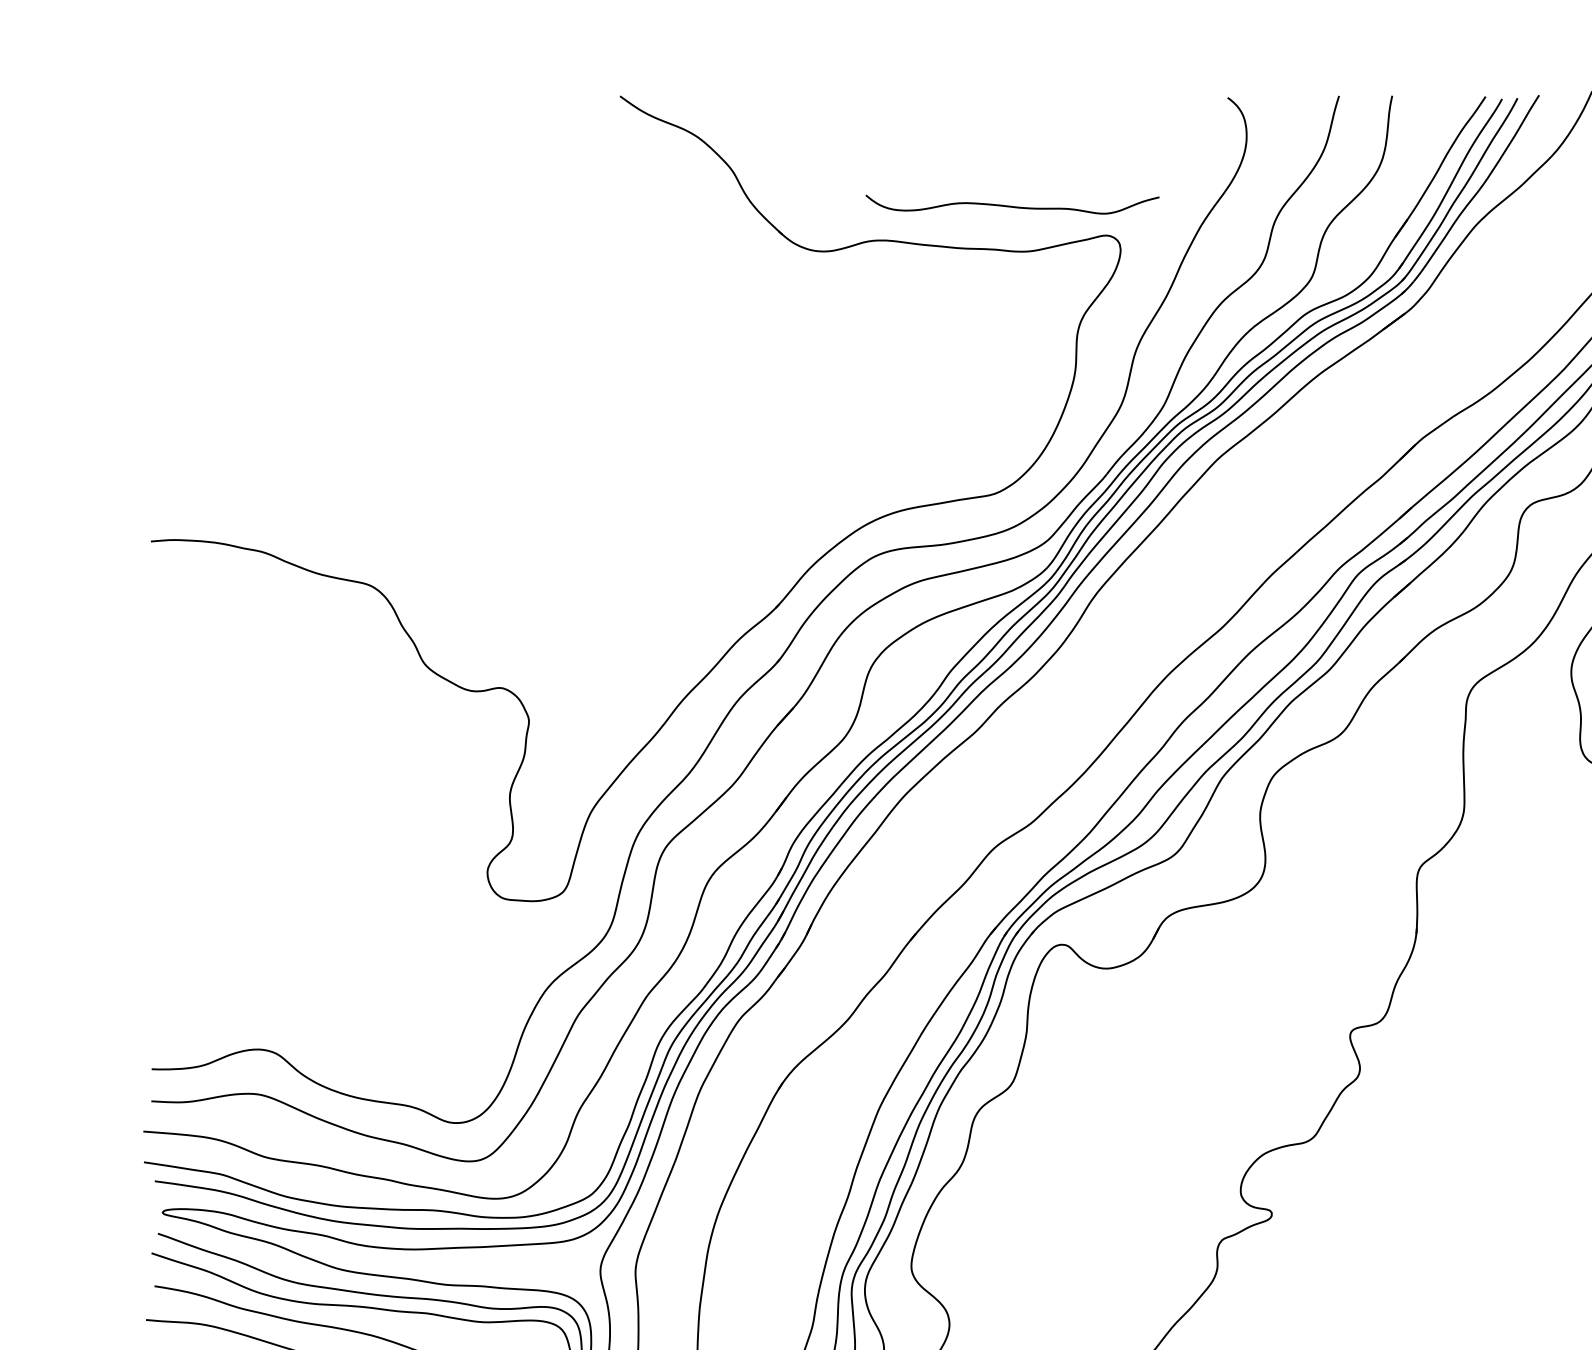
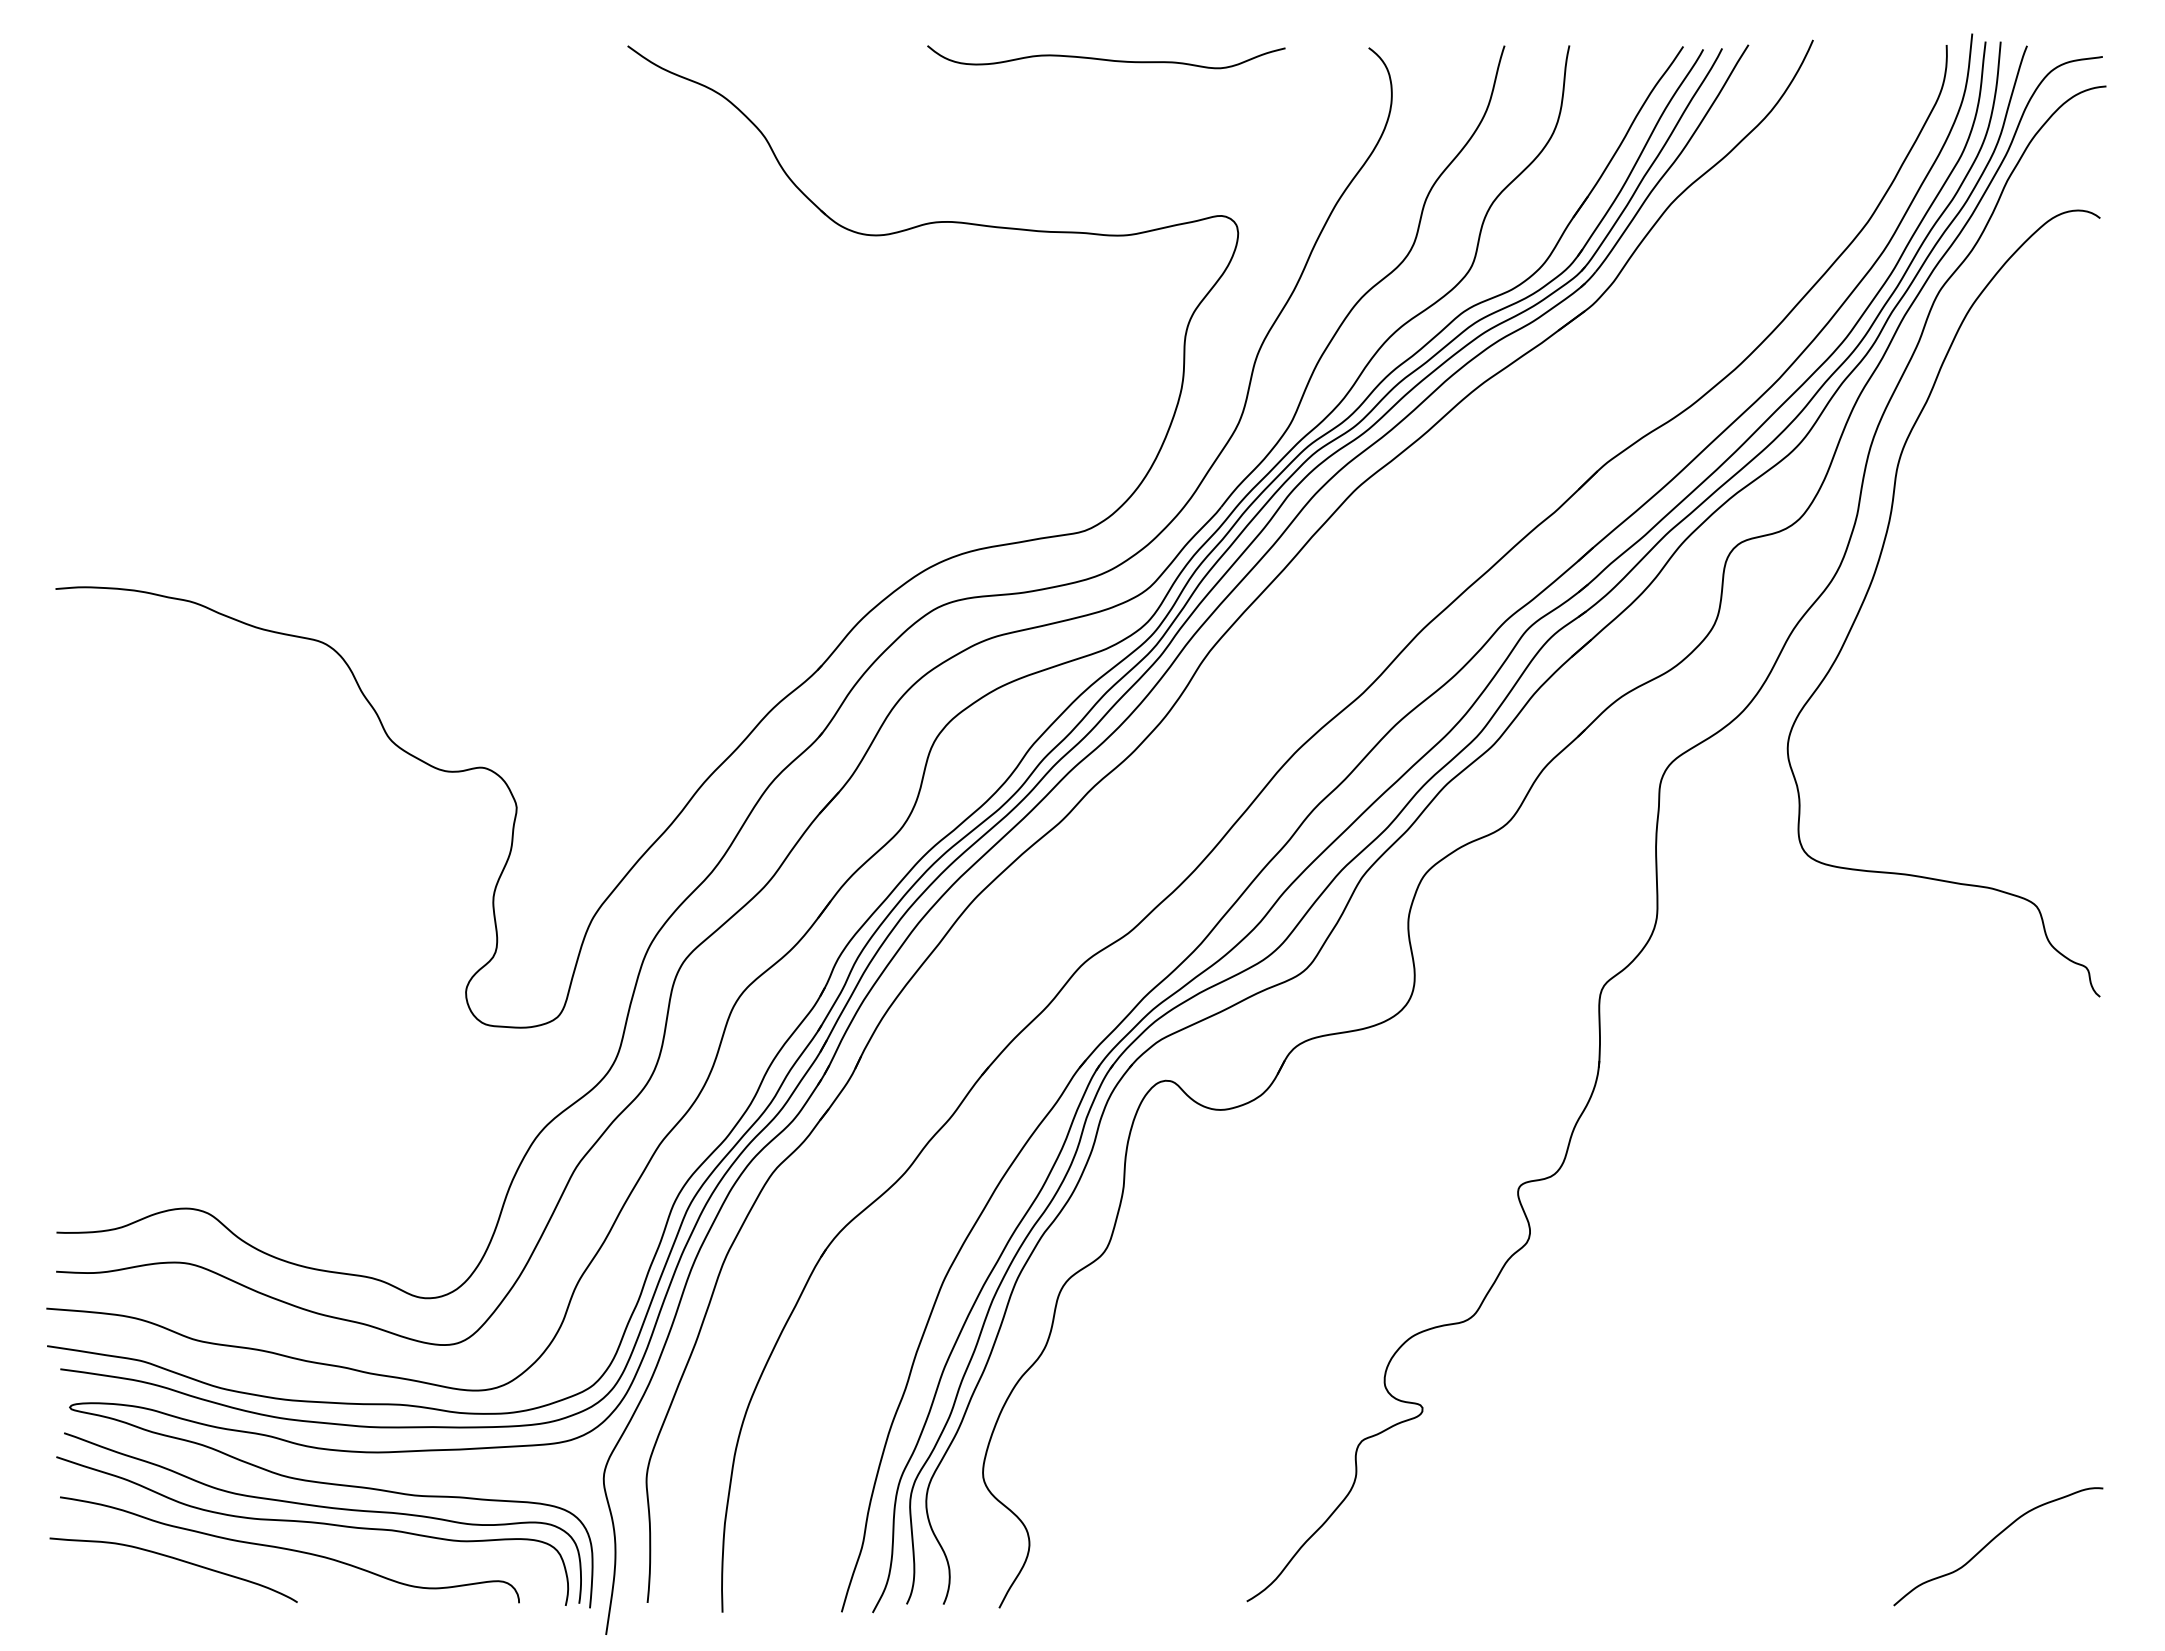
curve: (1012, 206) -> (1106, 59), moved

